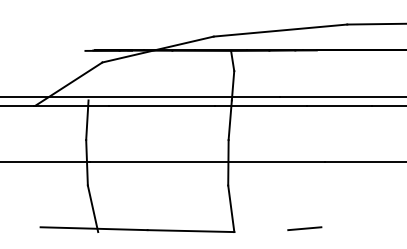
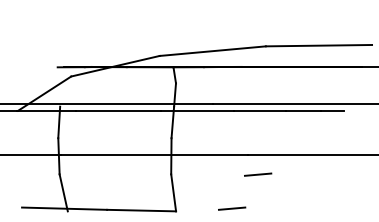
line: (337, 185) -> (258, 174), added

